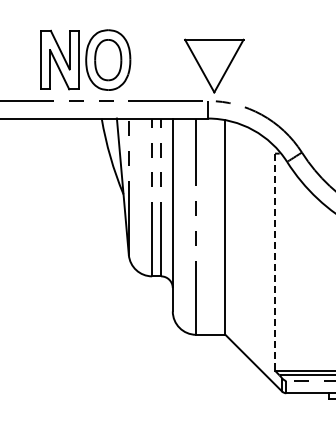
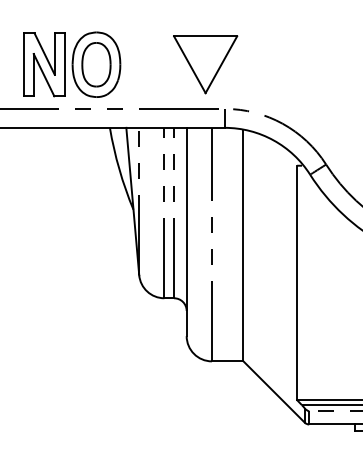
part: (85, 59) -> (71, 64), moved
part: (214, 65) -> (205, 64), moved
line: (275, 262) -> (297, 283), dashed -> solid

